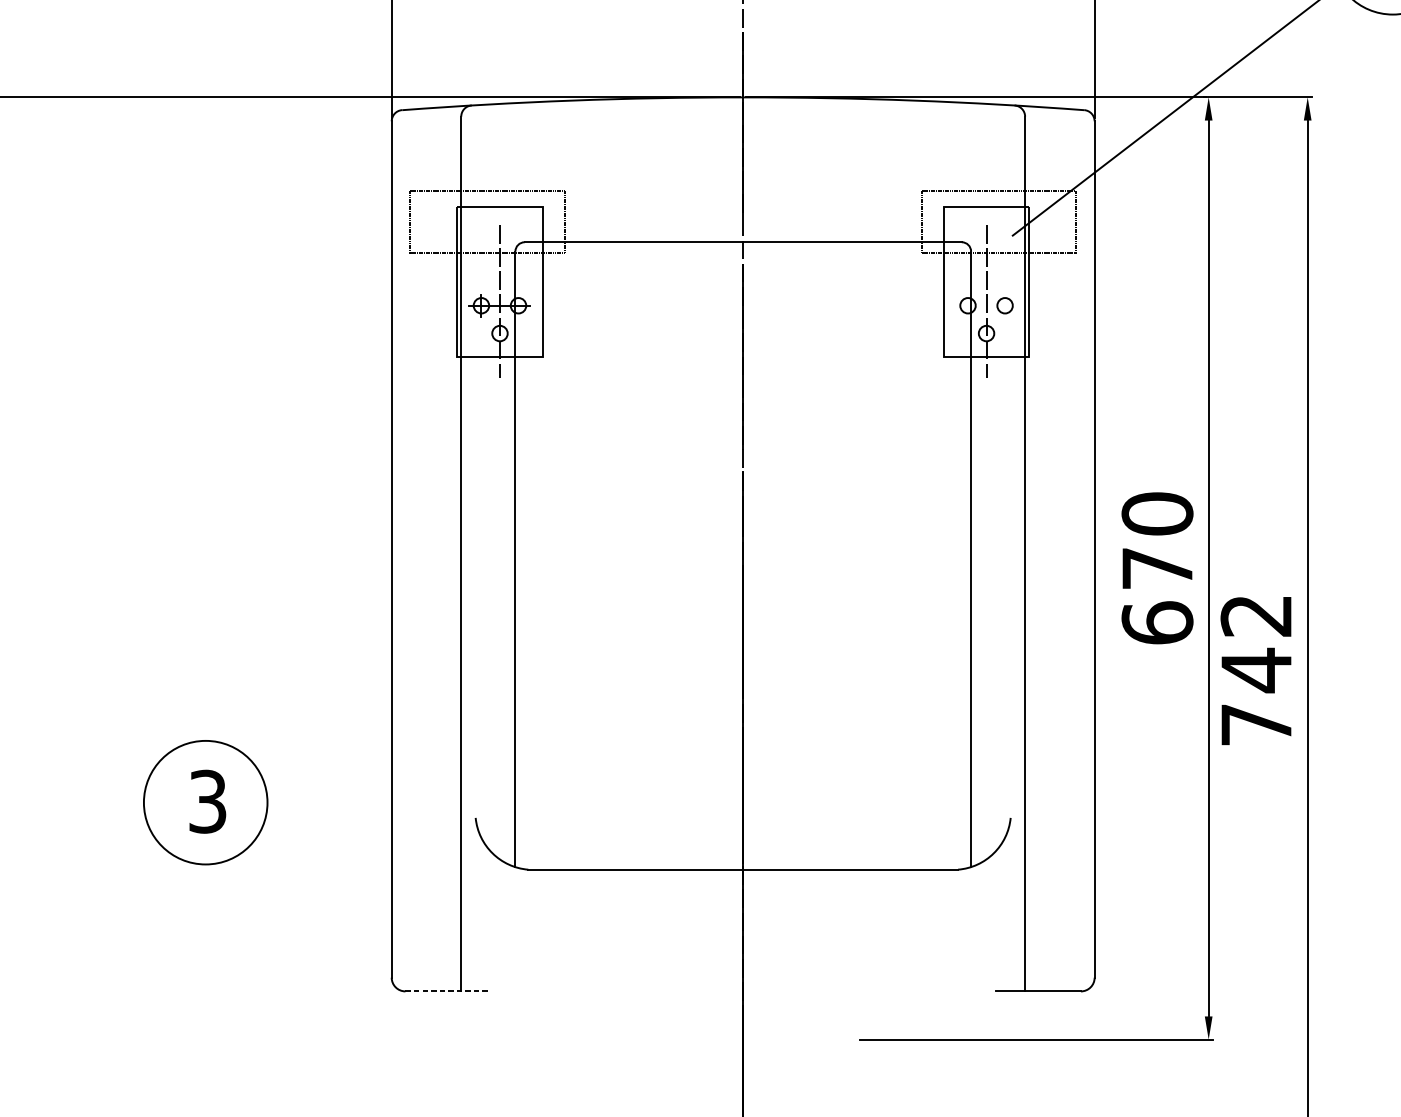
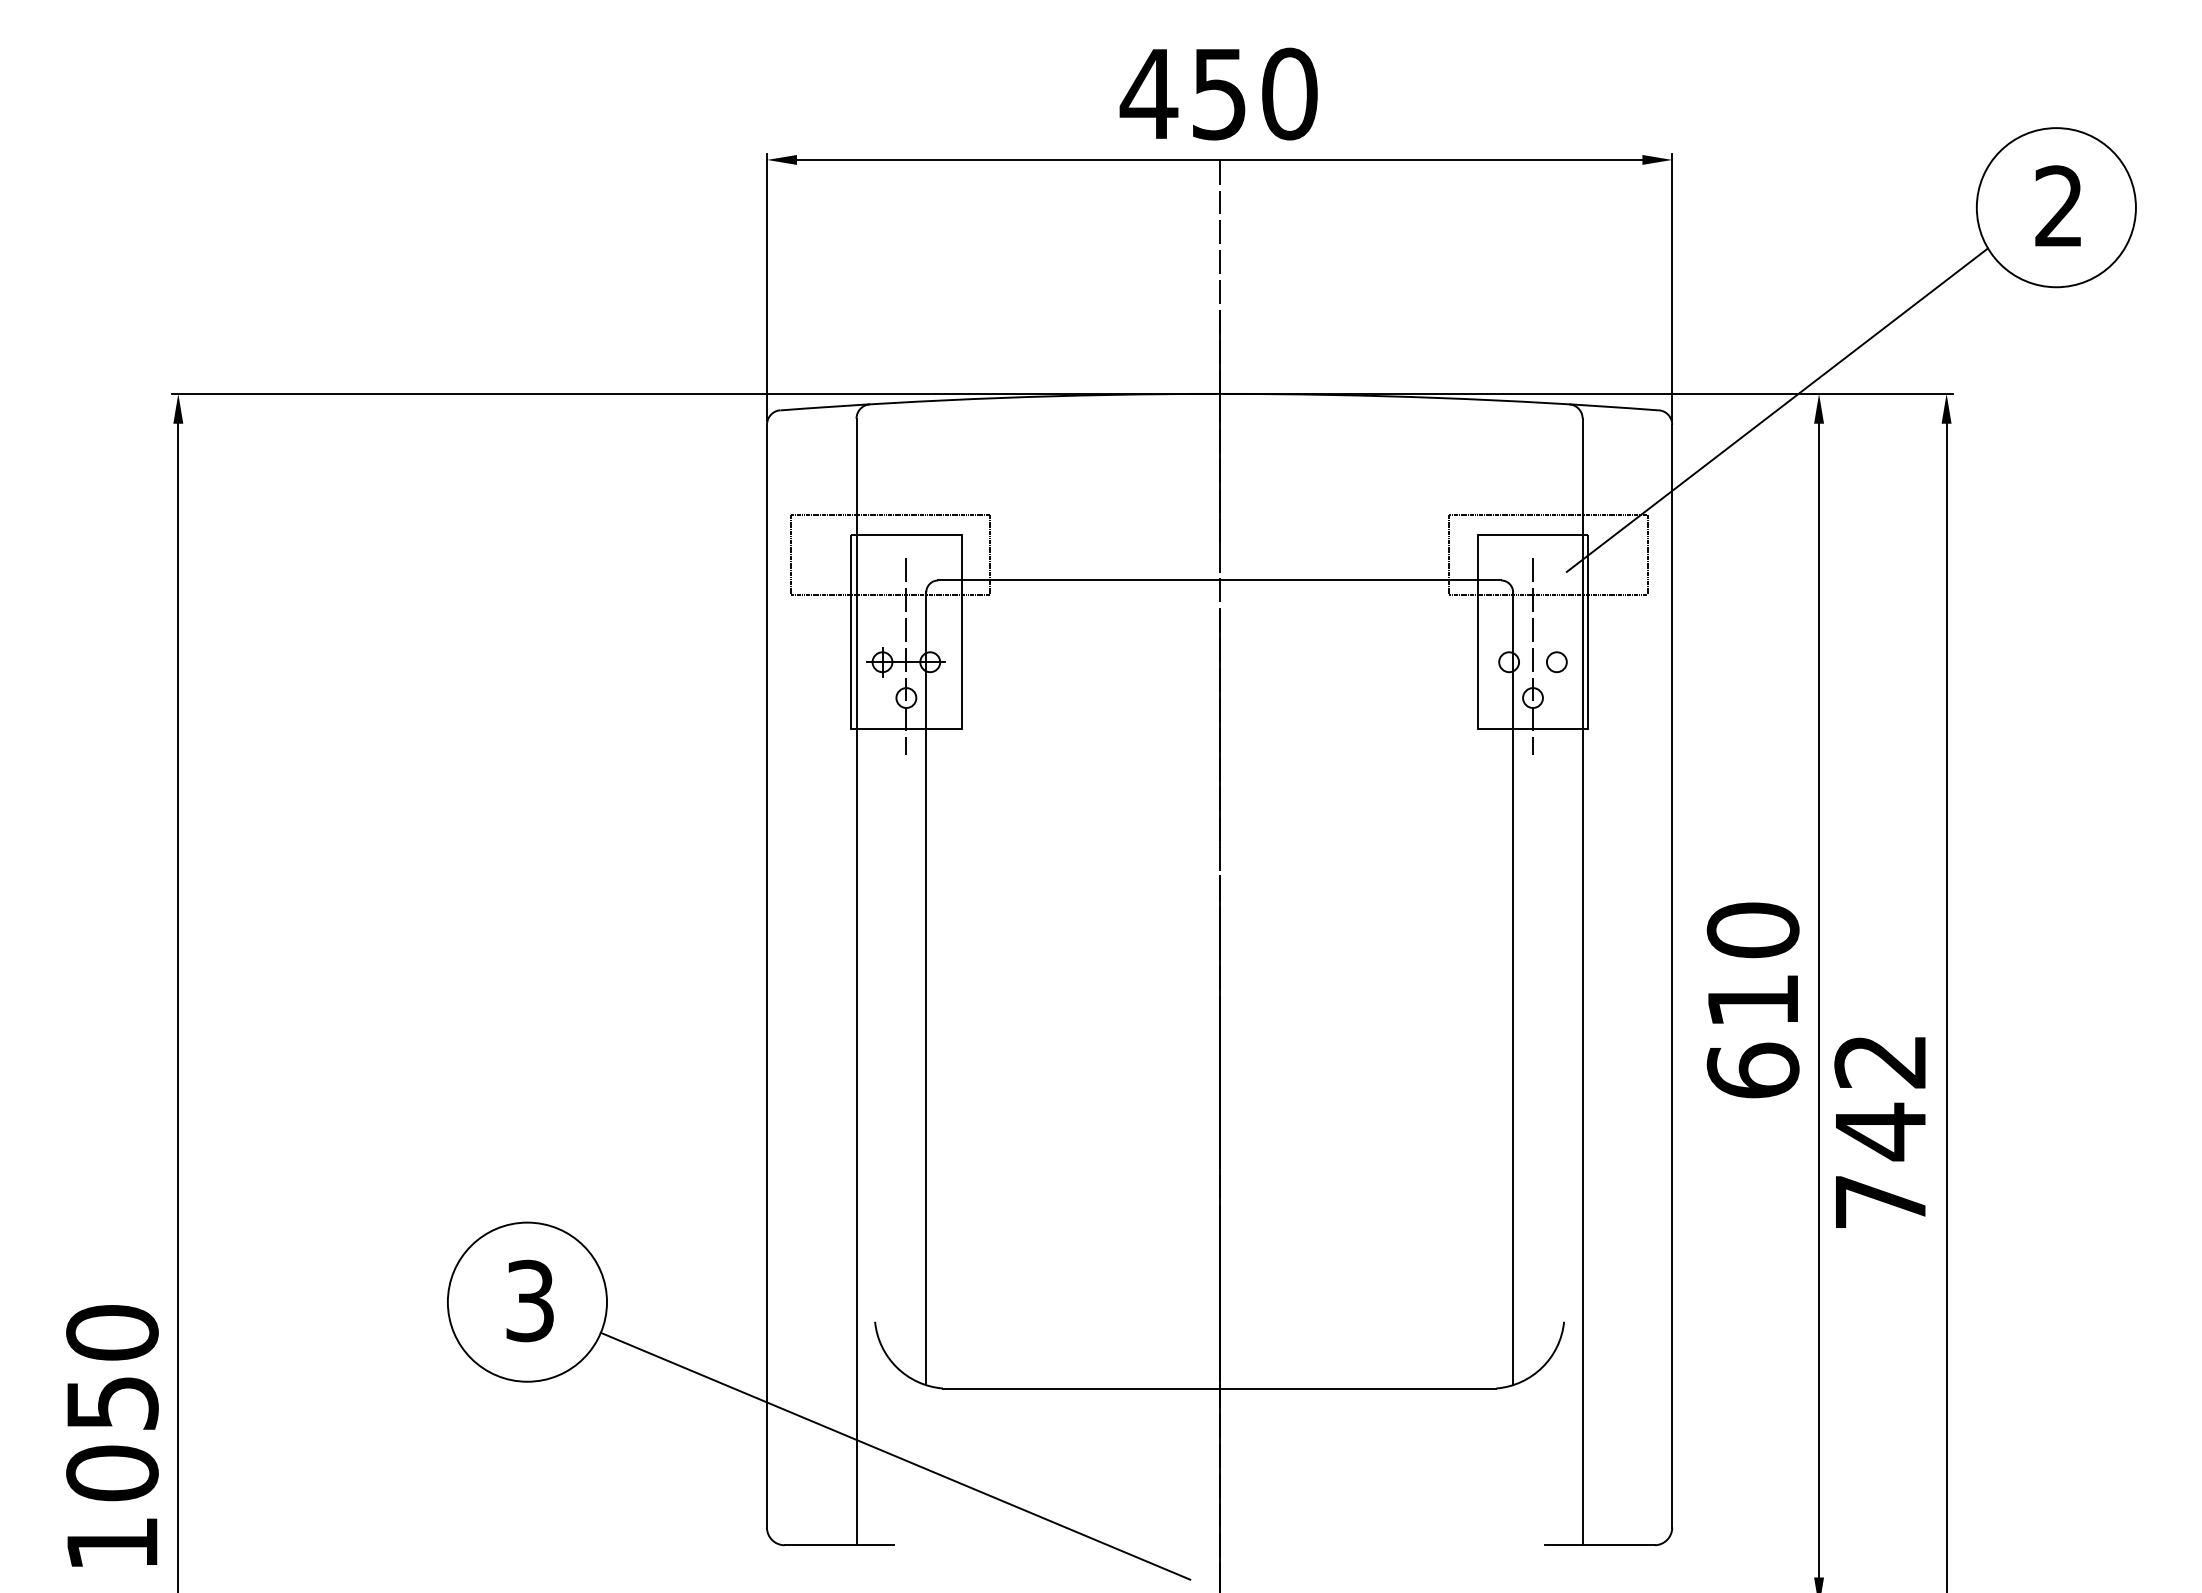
text: (1156, 568) -> (1752, 1000), 670 -> 610
line: (491, 921) -> (895, 1455), added
line: (448, 991) -> (839, 1545), dashed -> solid

